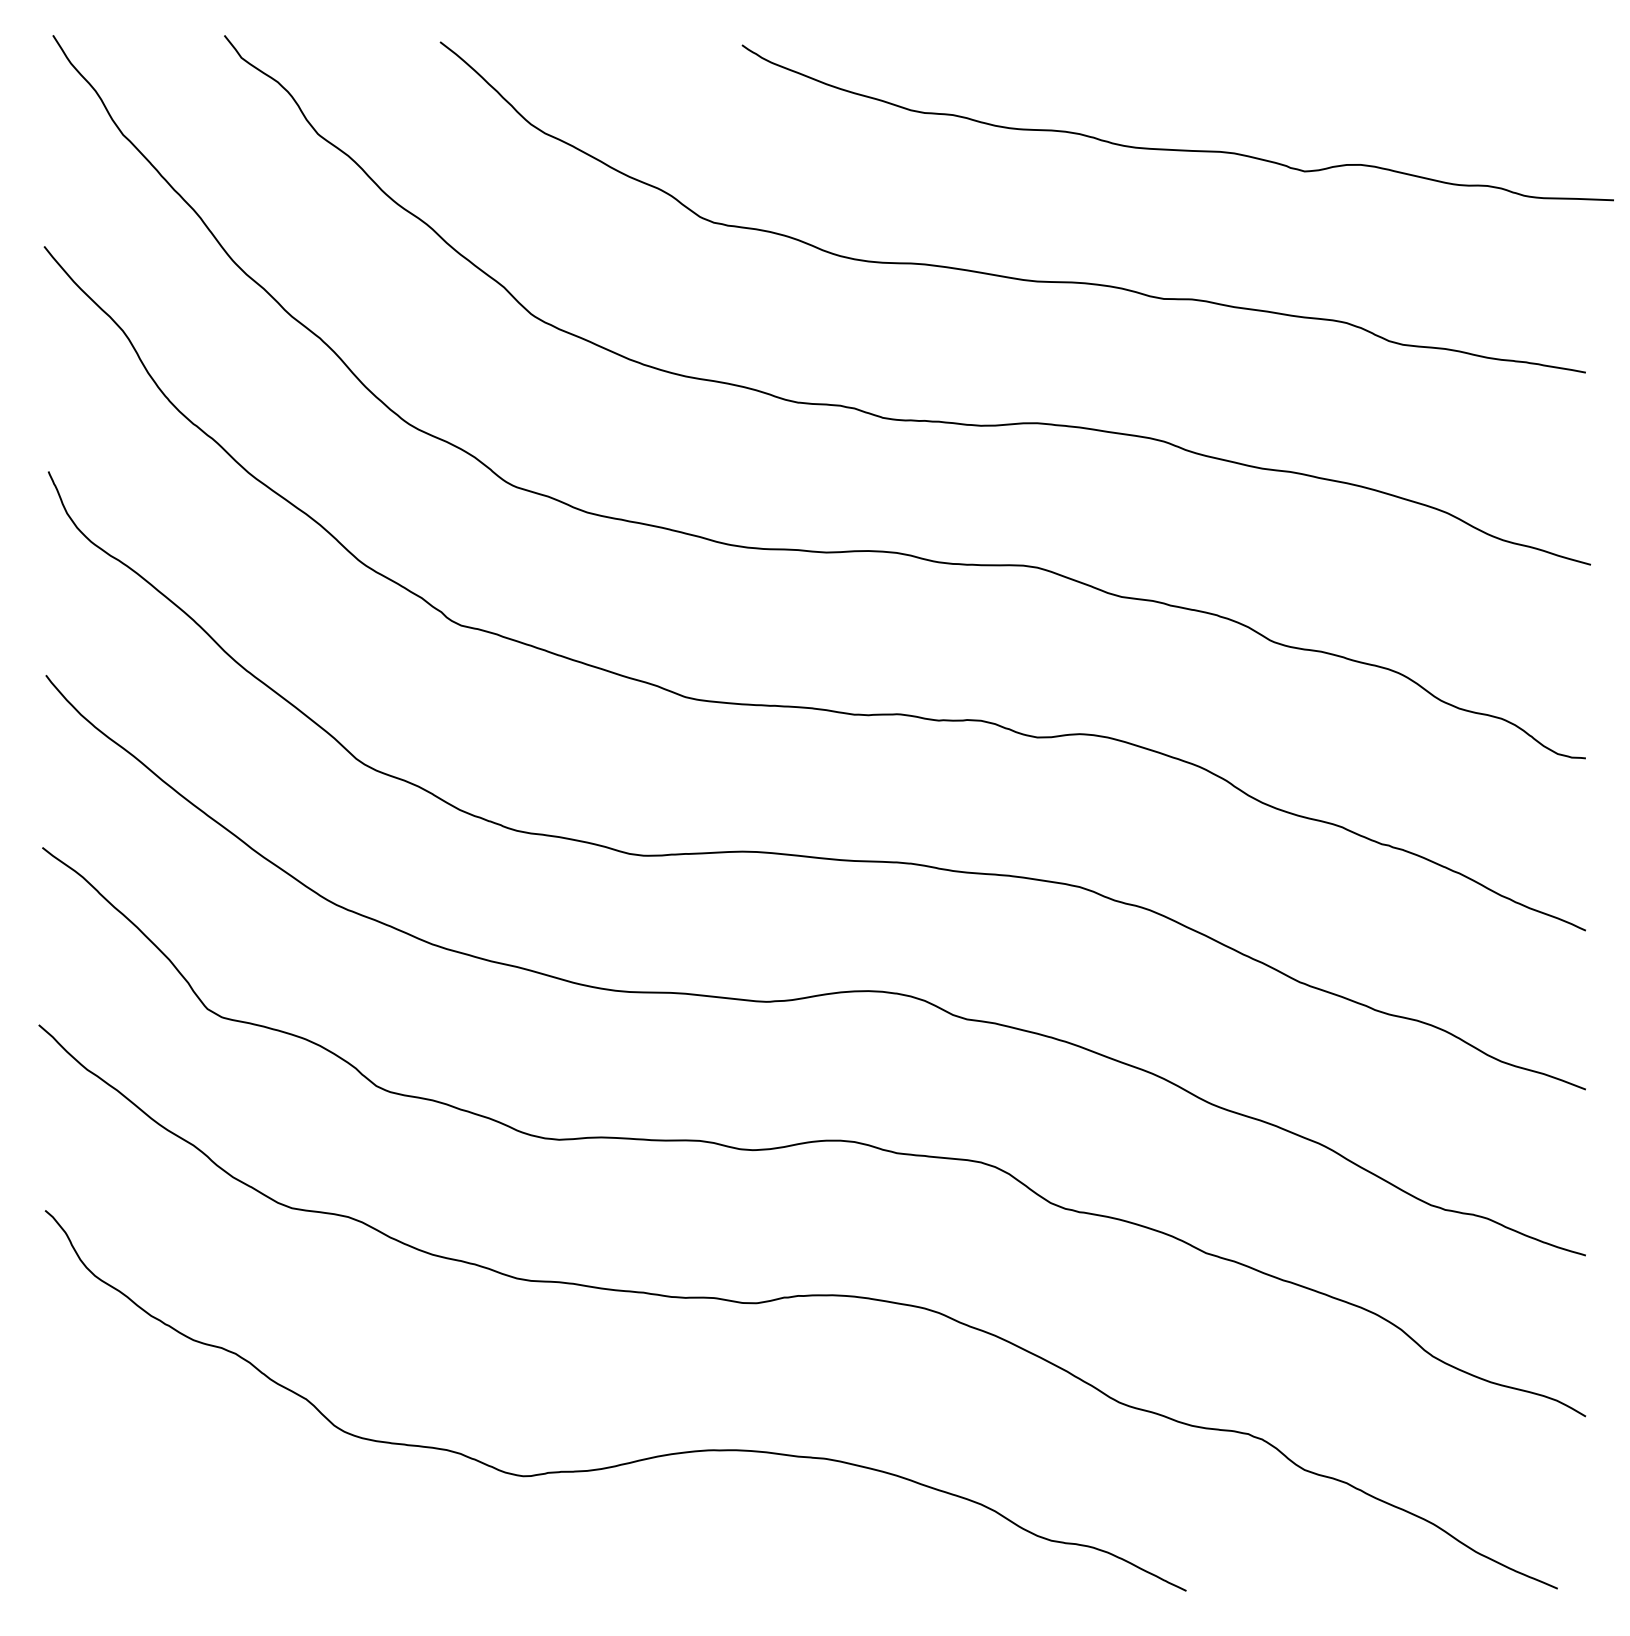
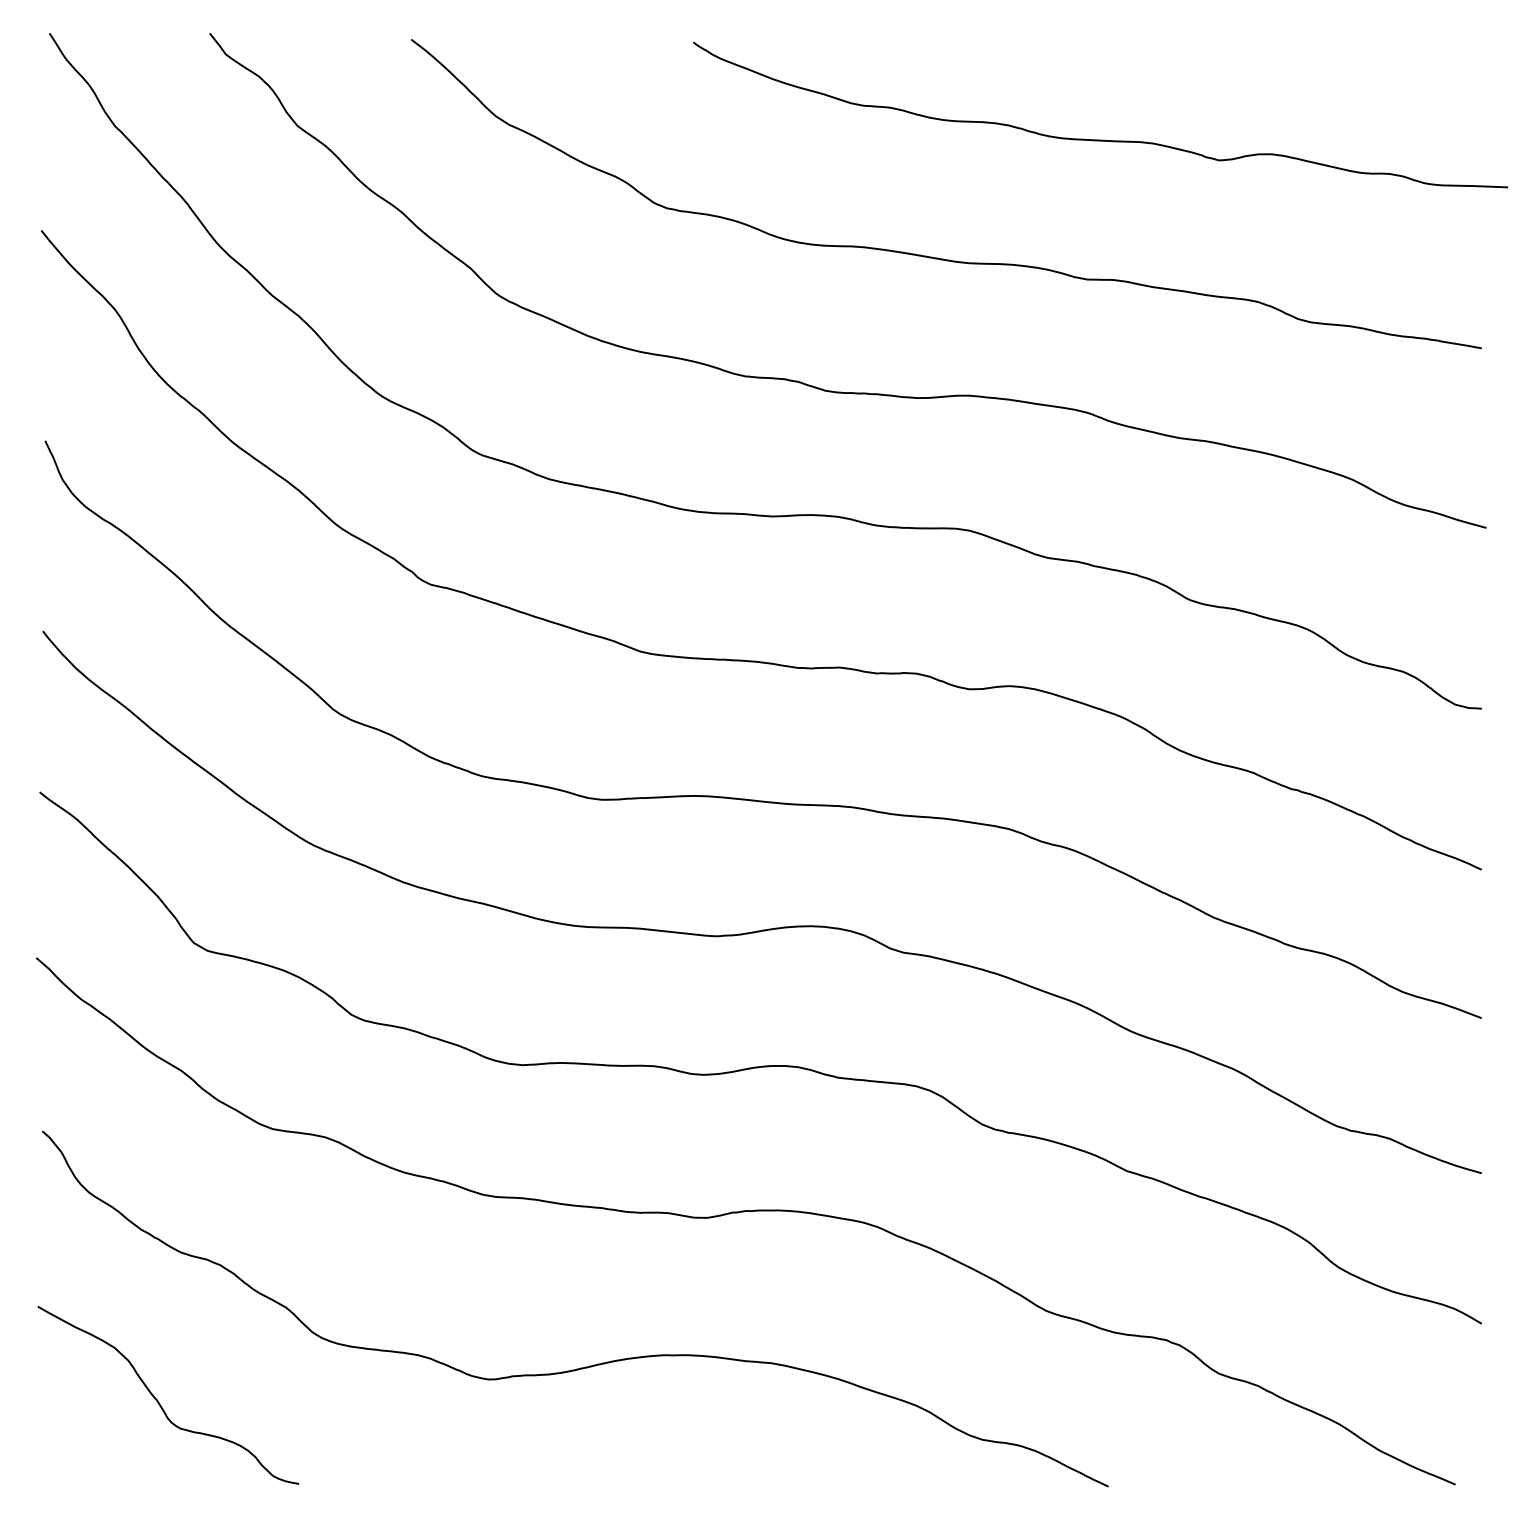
curve: (169, 1498) -> (158, 1400), added

